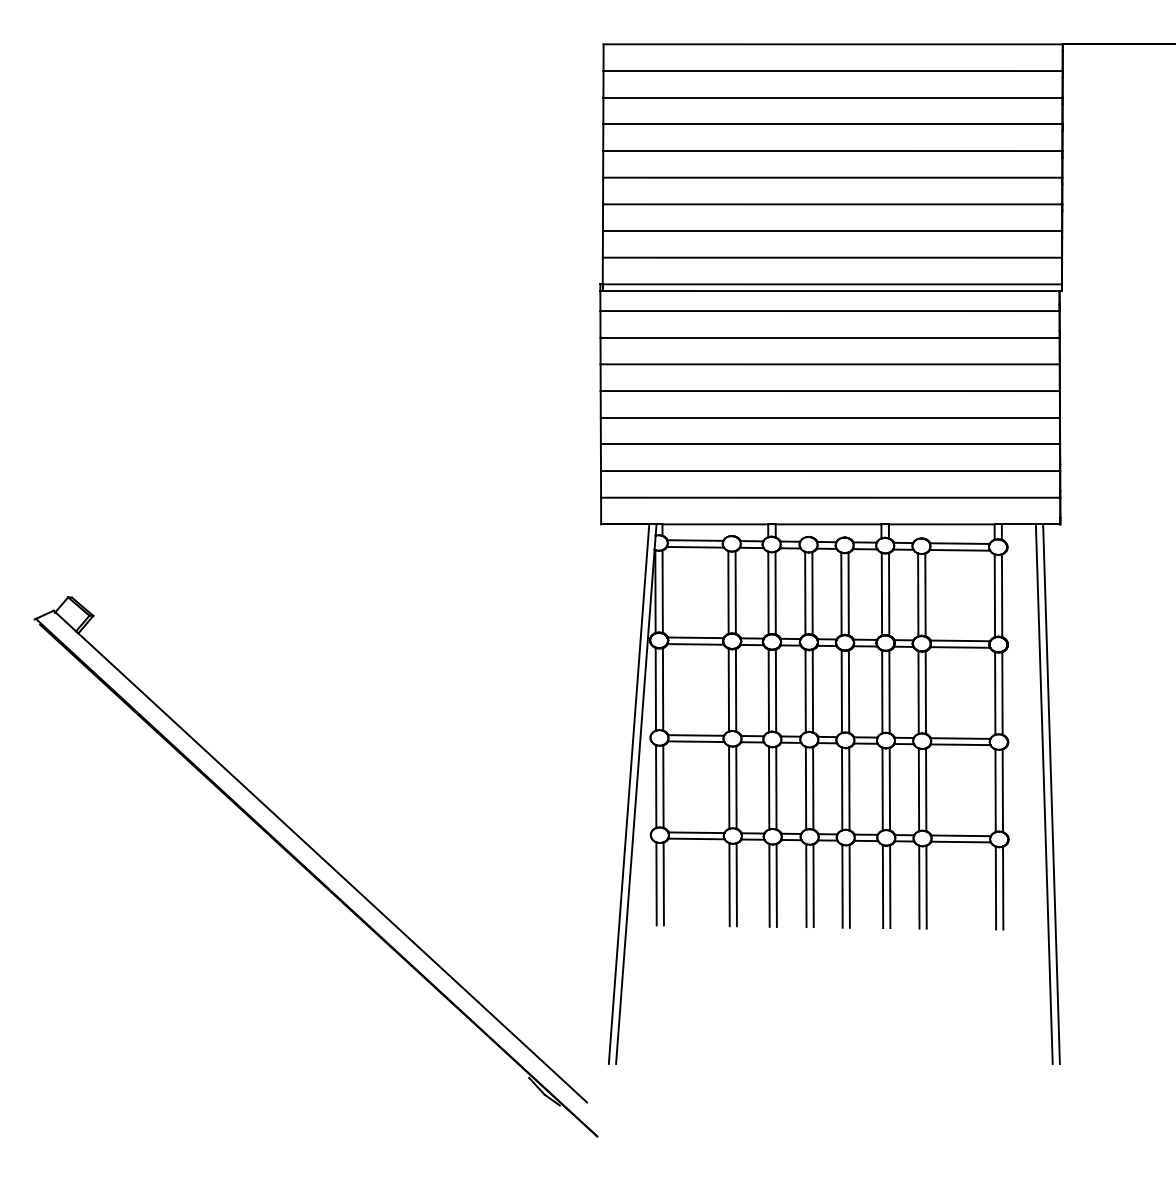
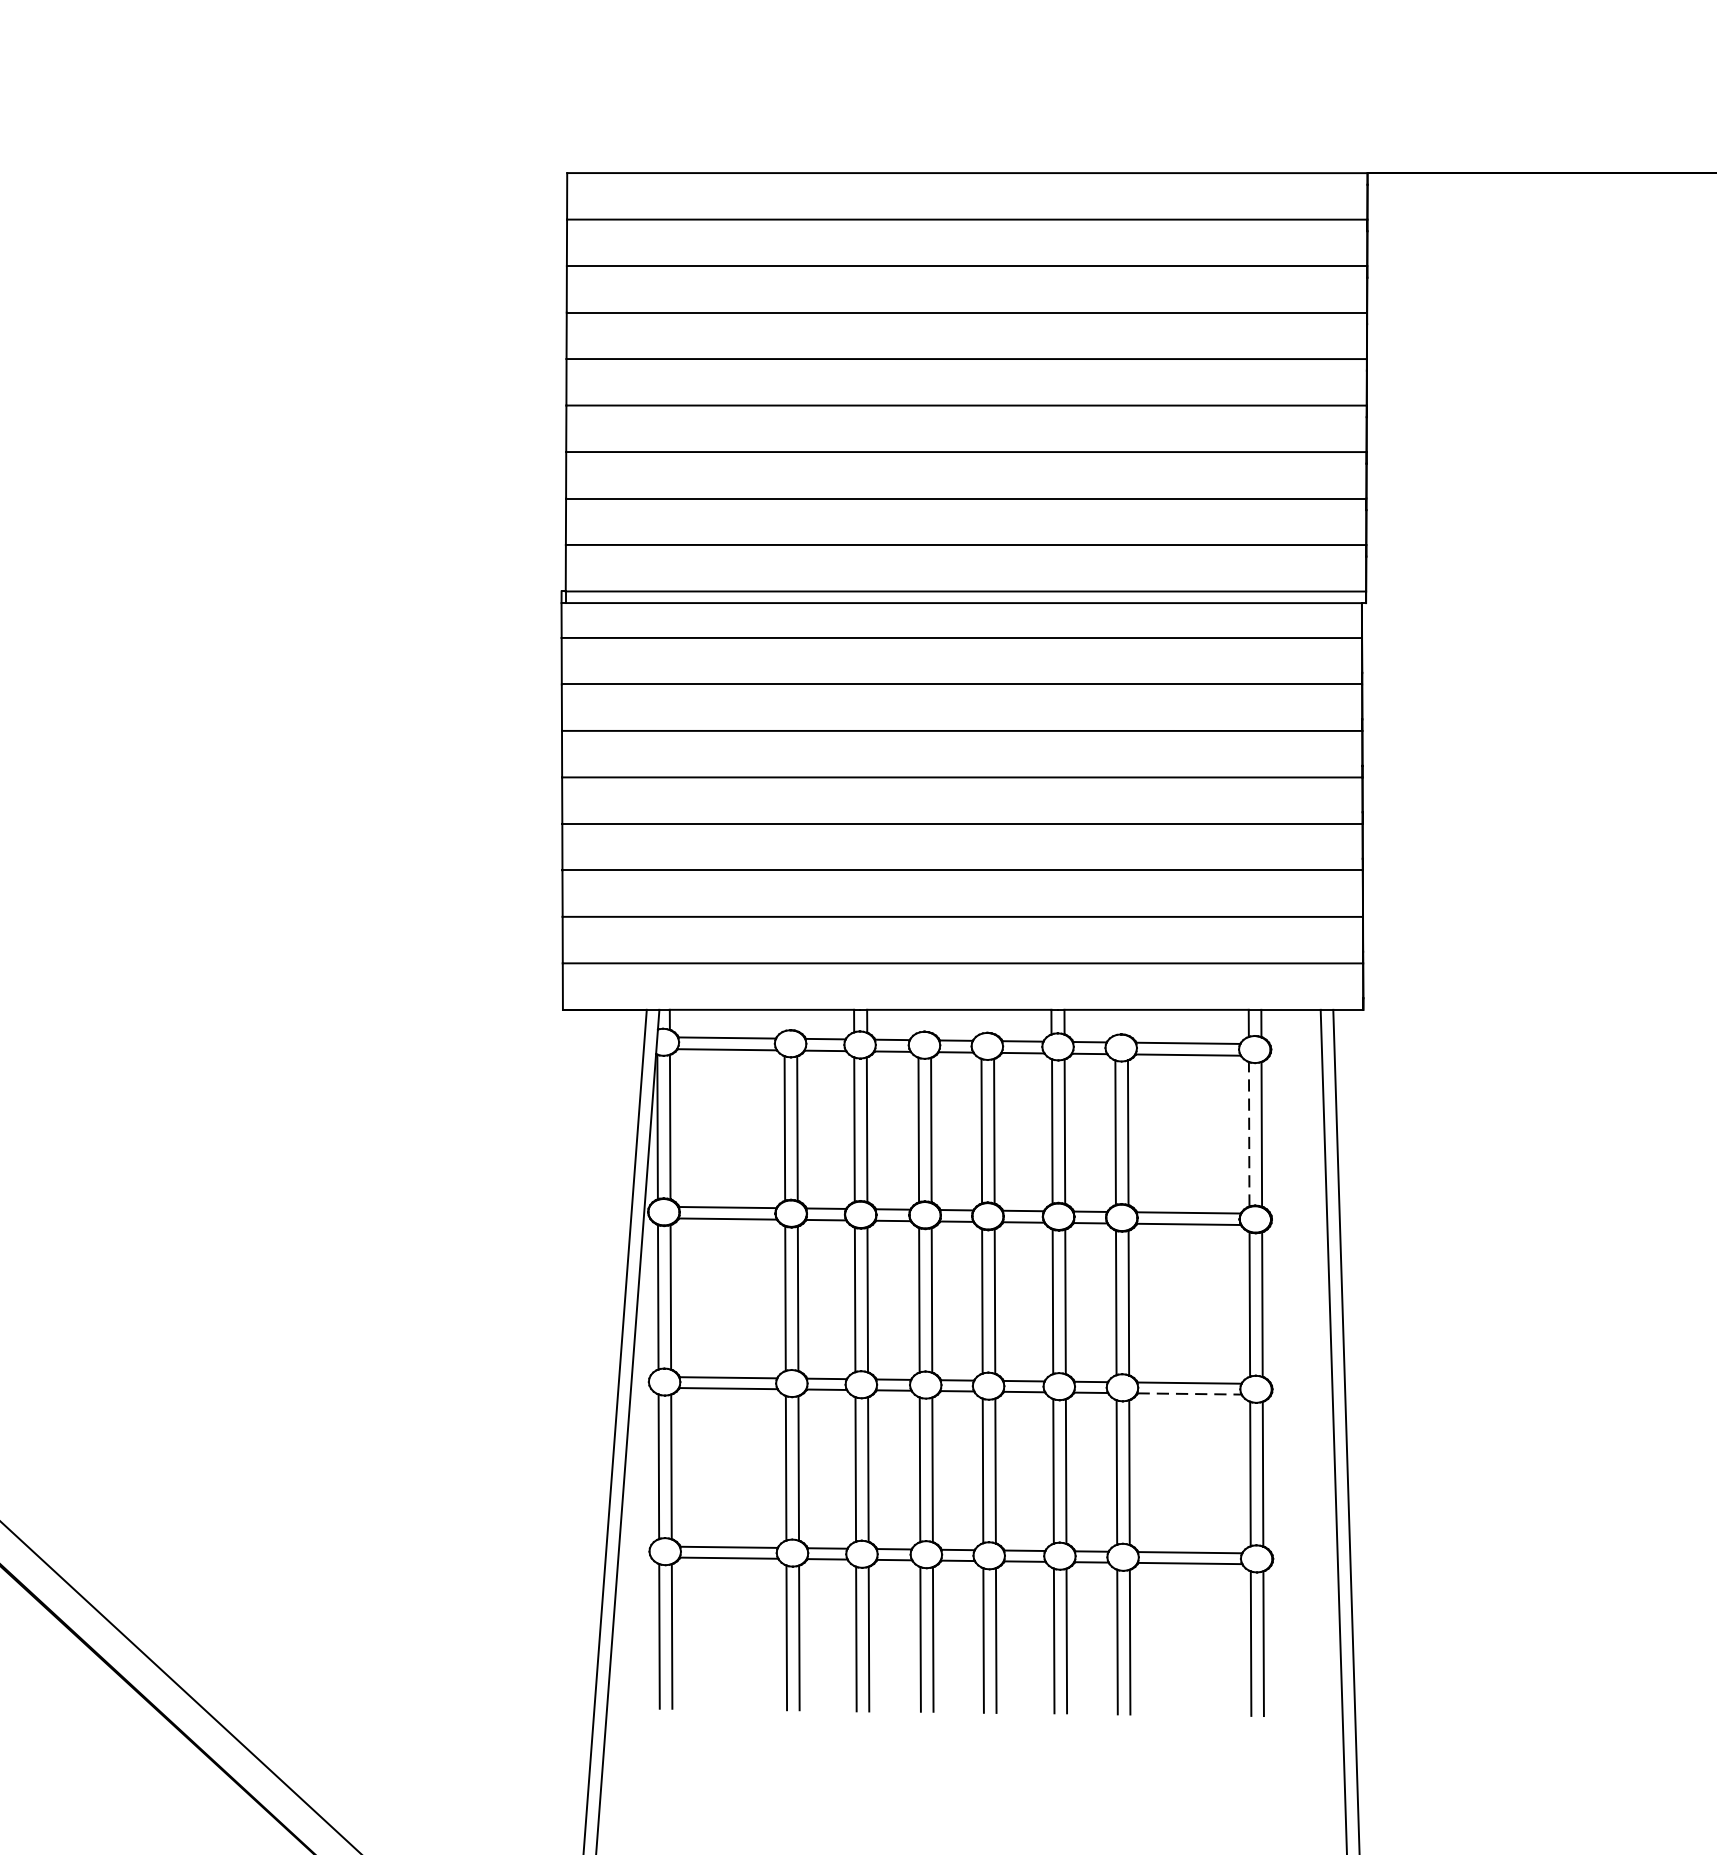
line: (994, 595) -> (1248, 1133), solid -> dashed
line: (960, 744) -> (1189, 1393), solid -> dashed

